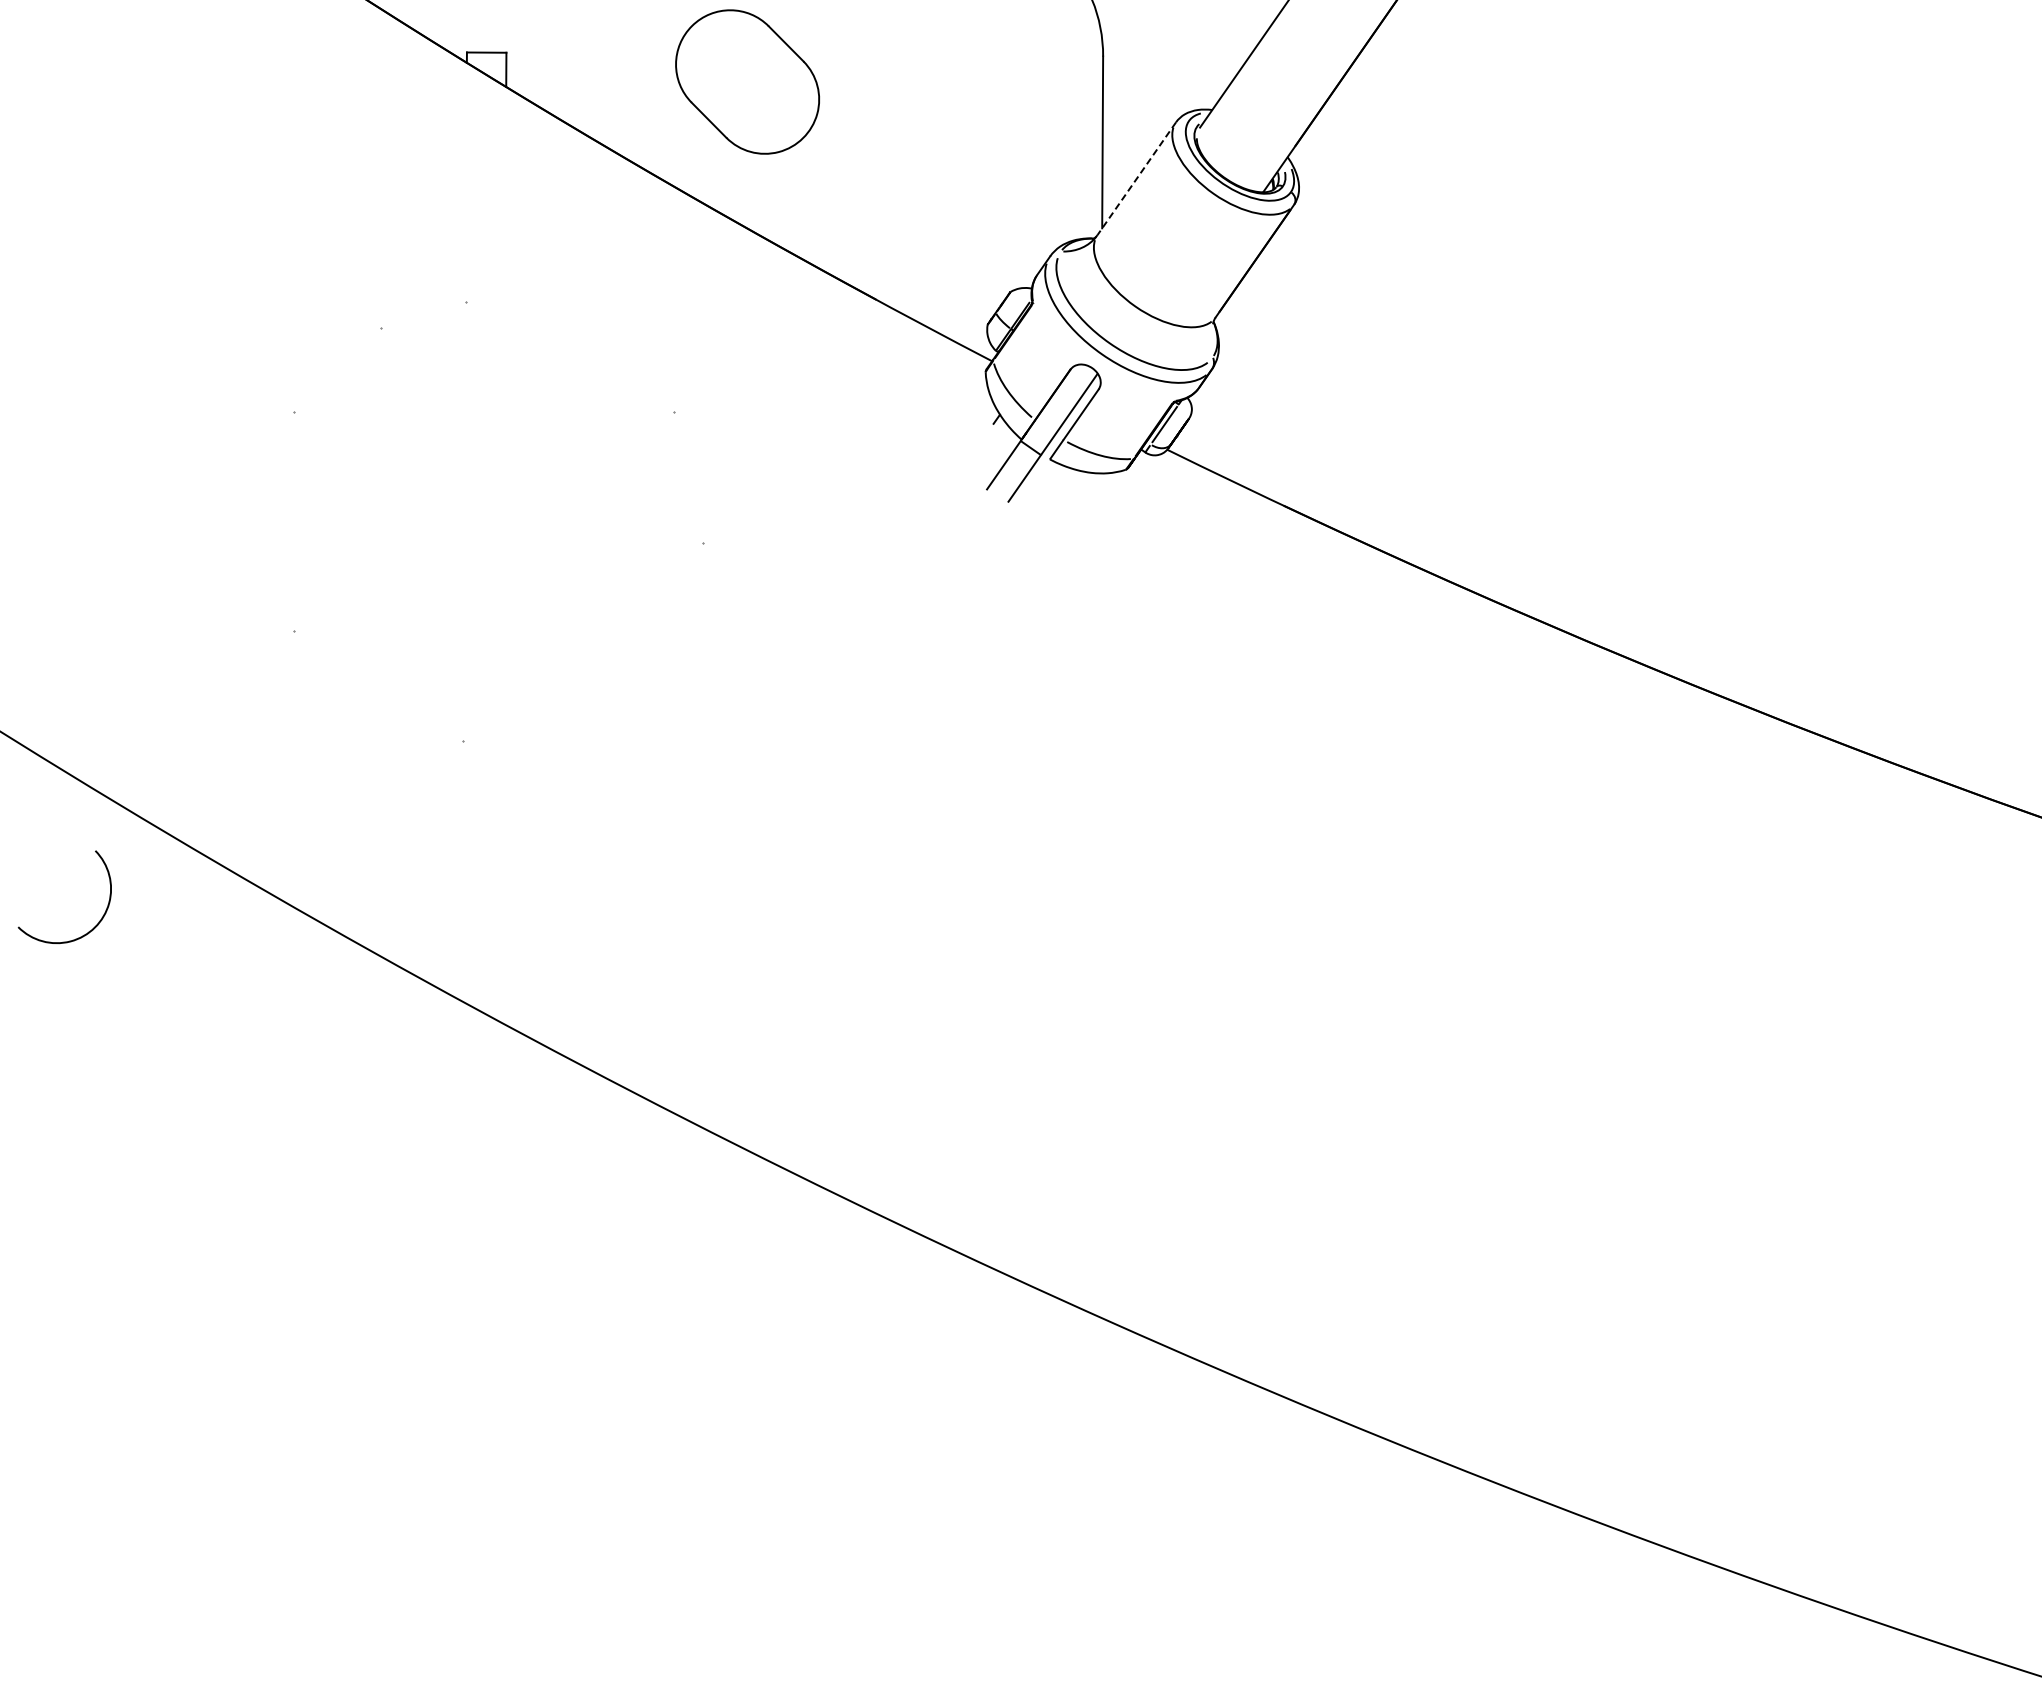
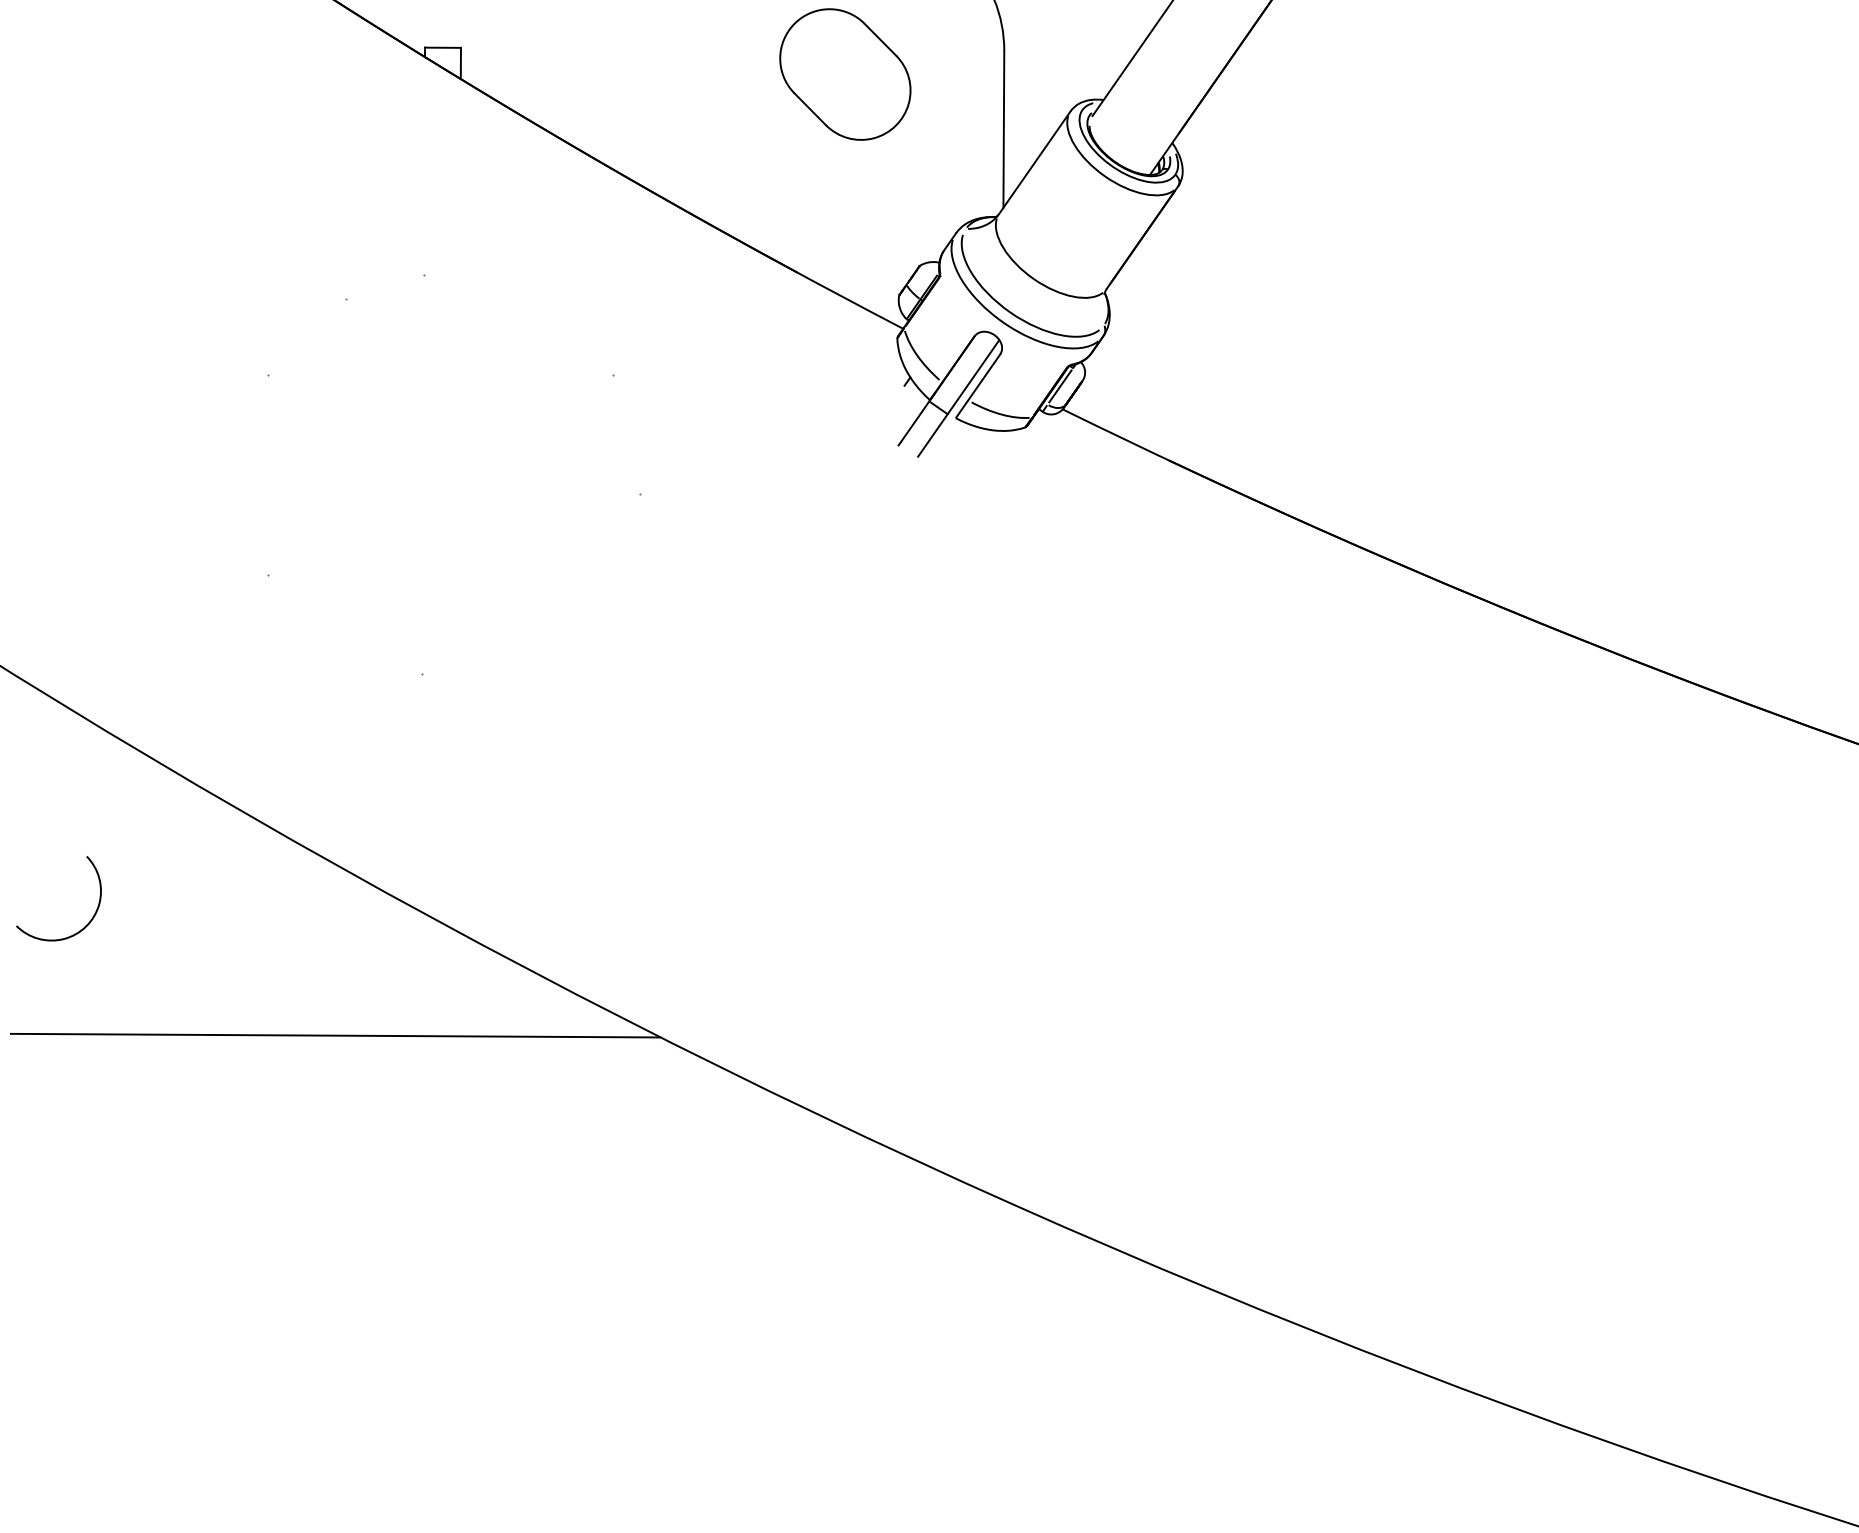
part: (747, 81) -> (845, 74), moved
line: (1136, 178) -> (1034, 162), dashed -> solid
arc: (98, 921) -> (89, 920), moved
line: (368, 1137) -> (335, 1035), added

